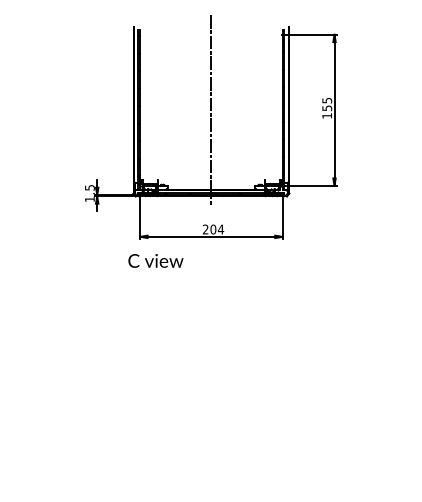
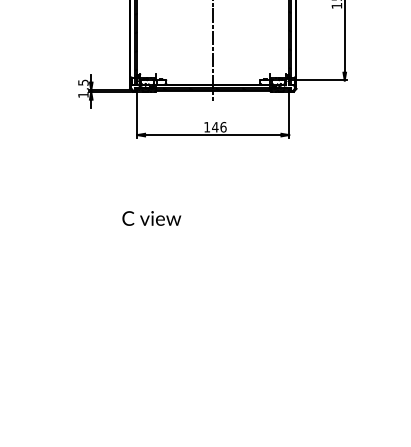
text: (213, 229) -> (215, 127), 204 -> 146
text: (155, 260) -> (151, 218), moved

